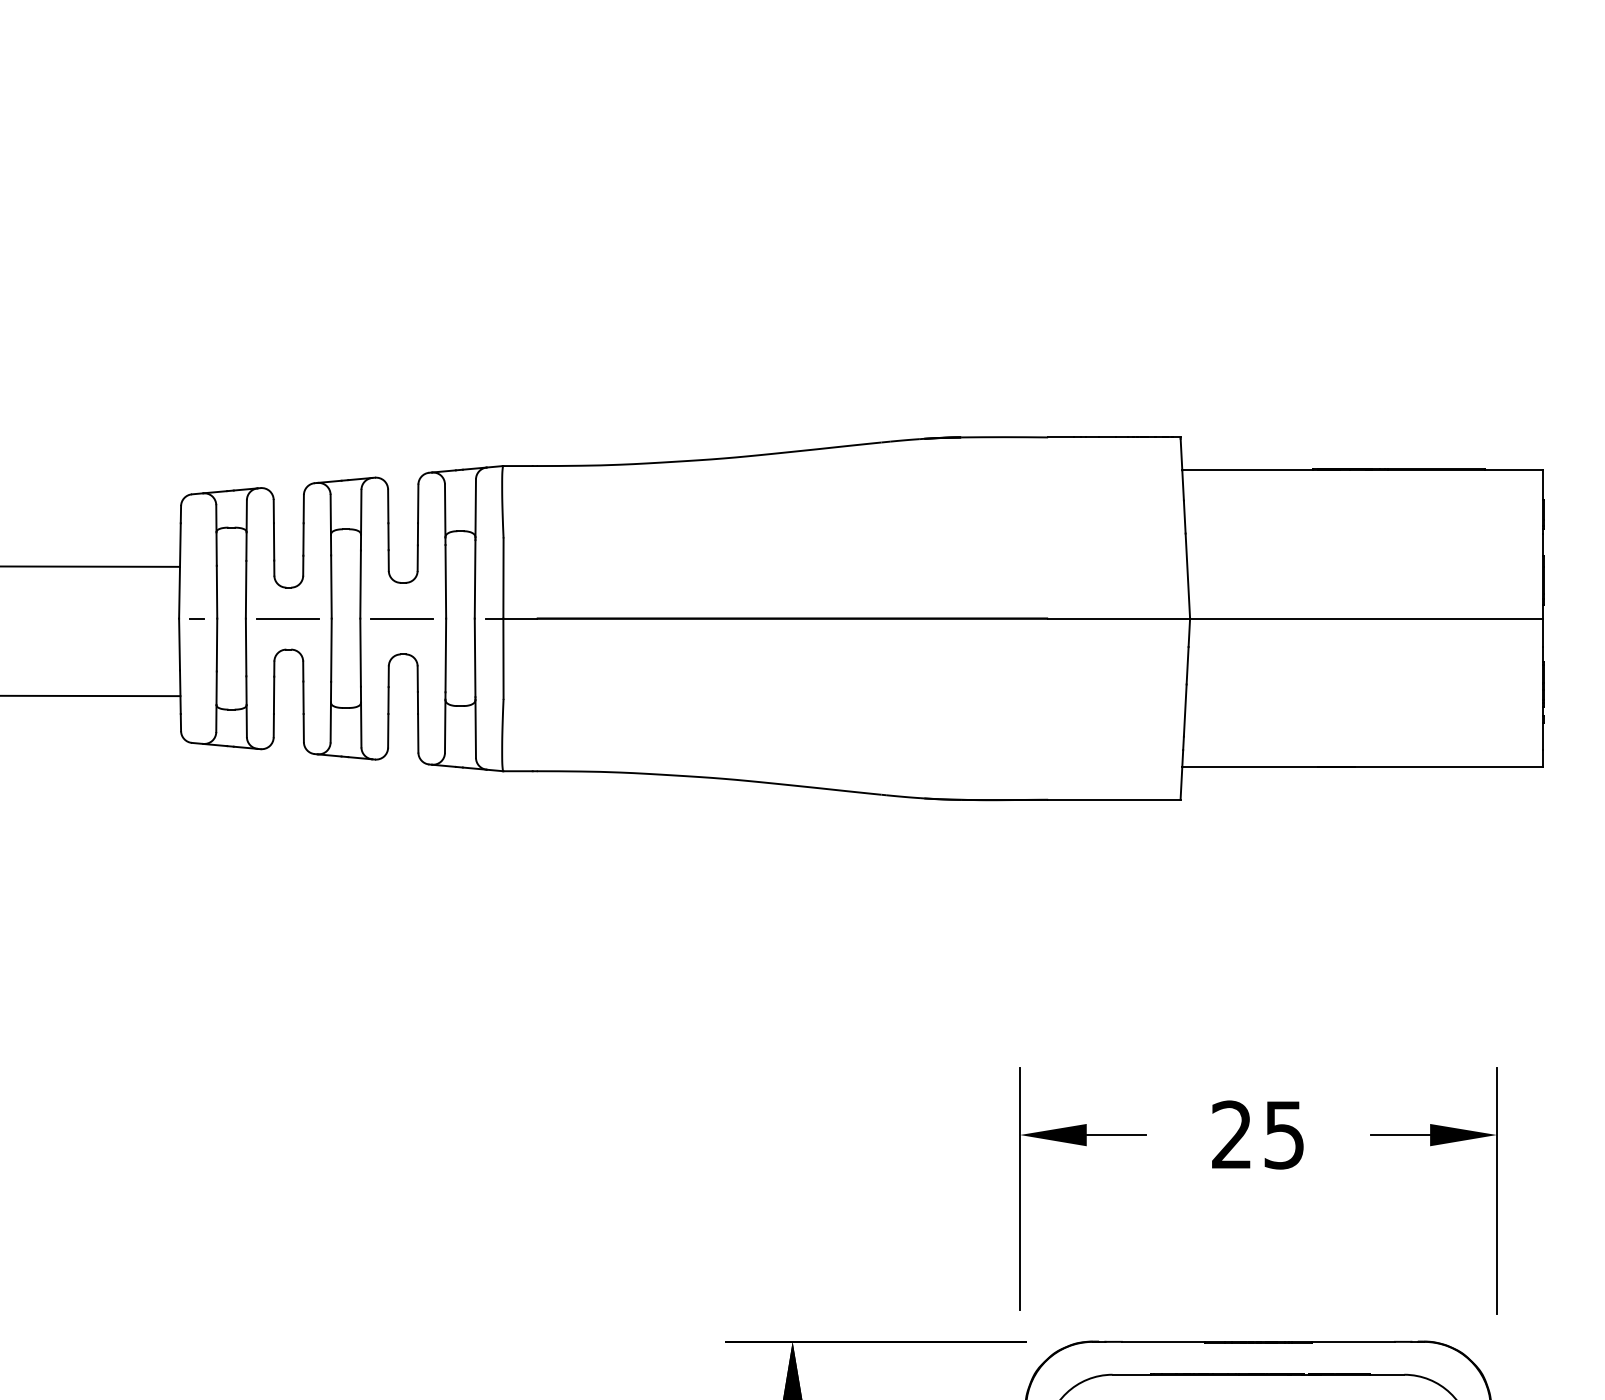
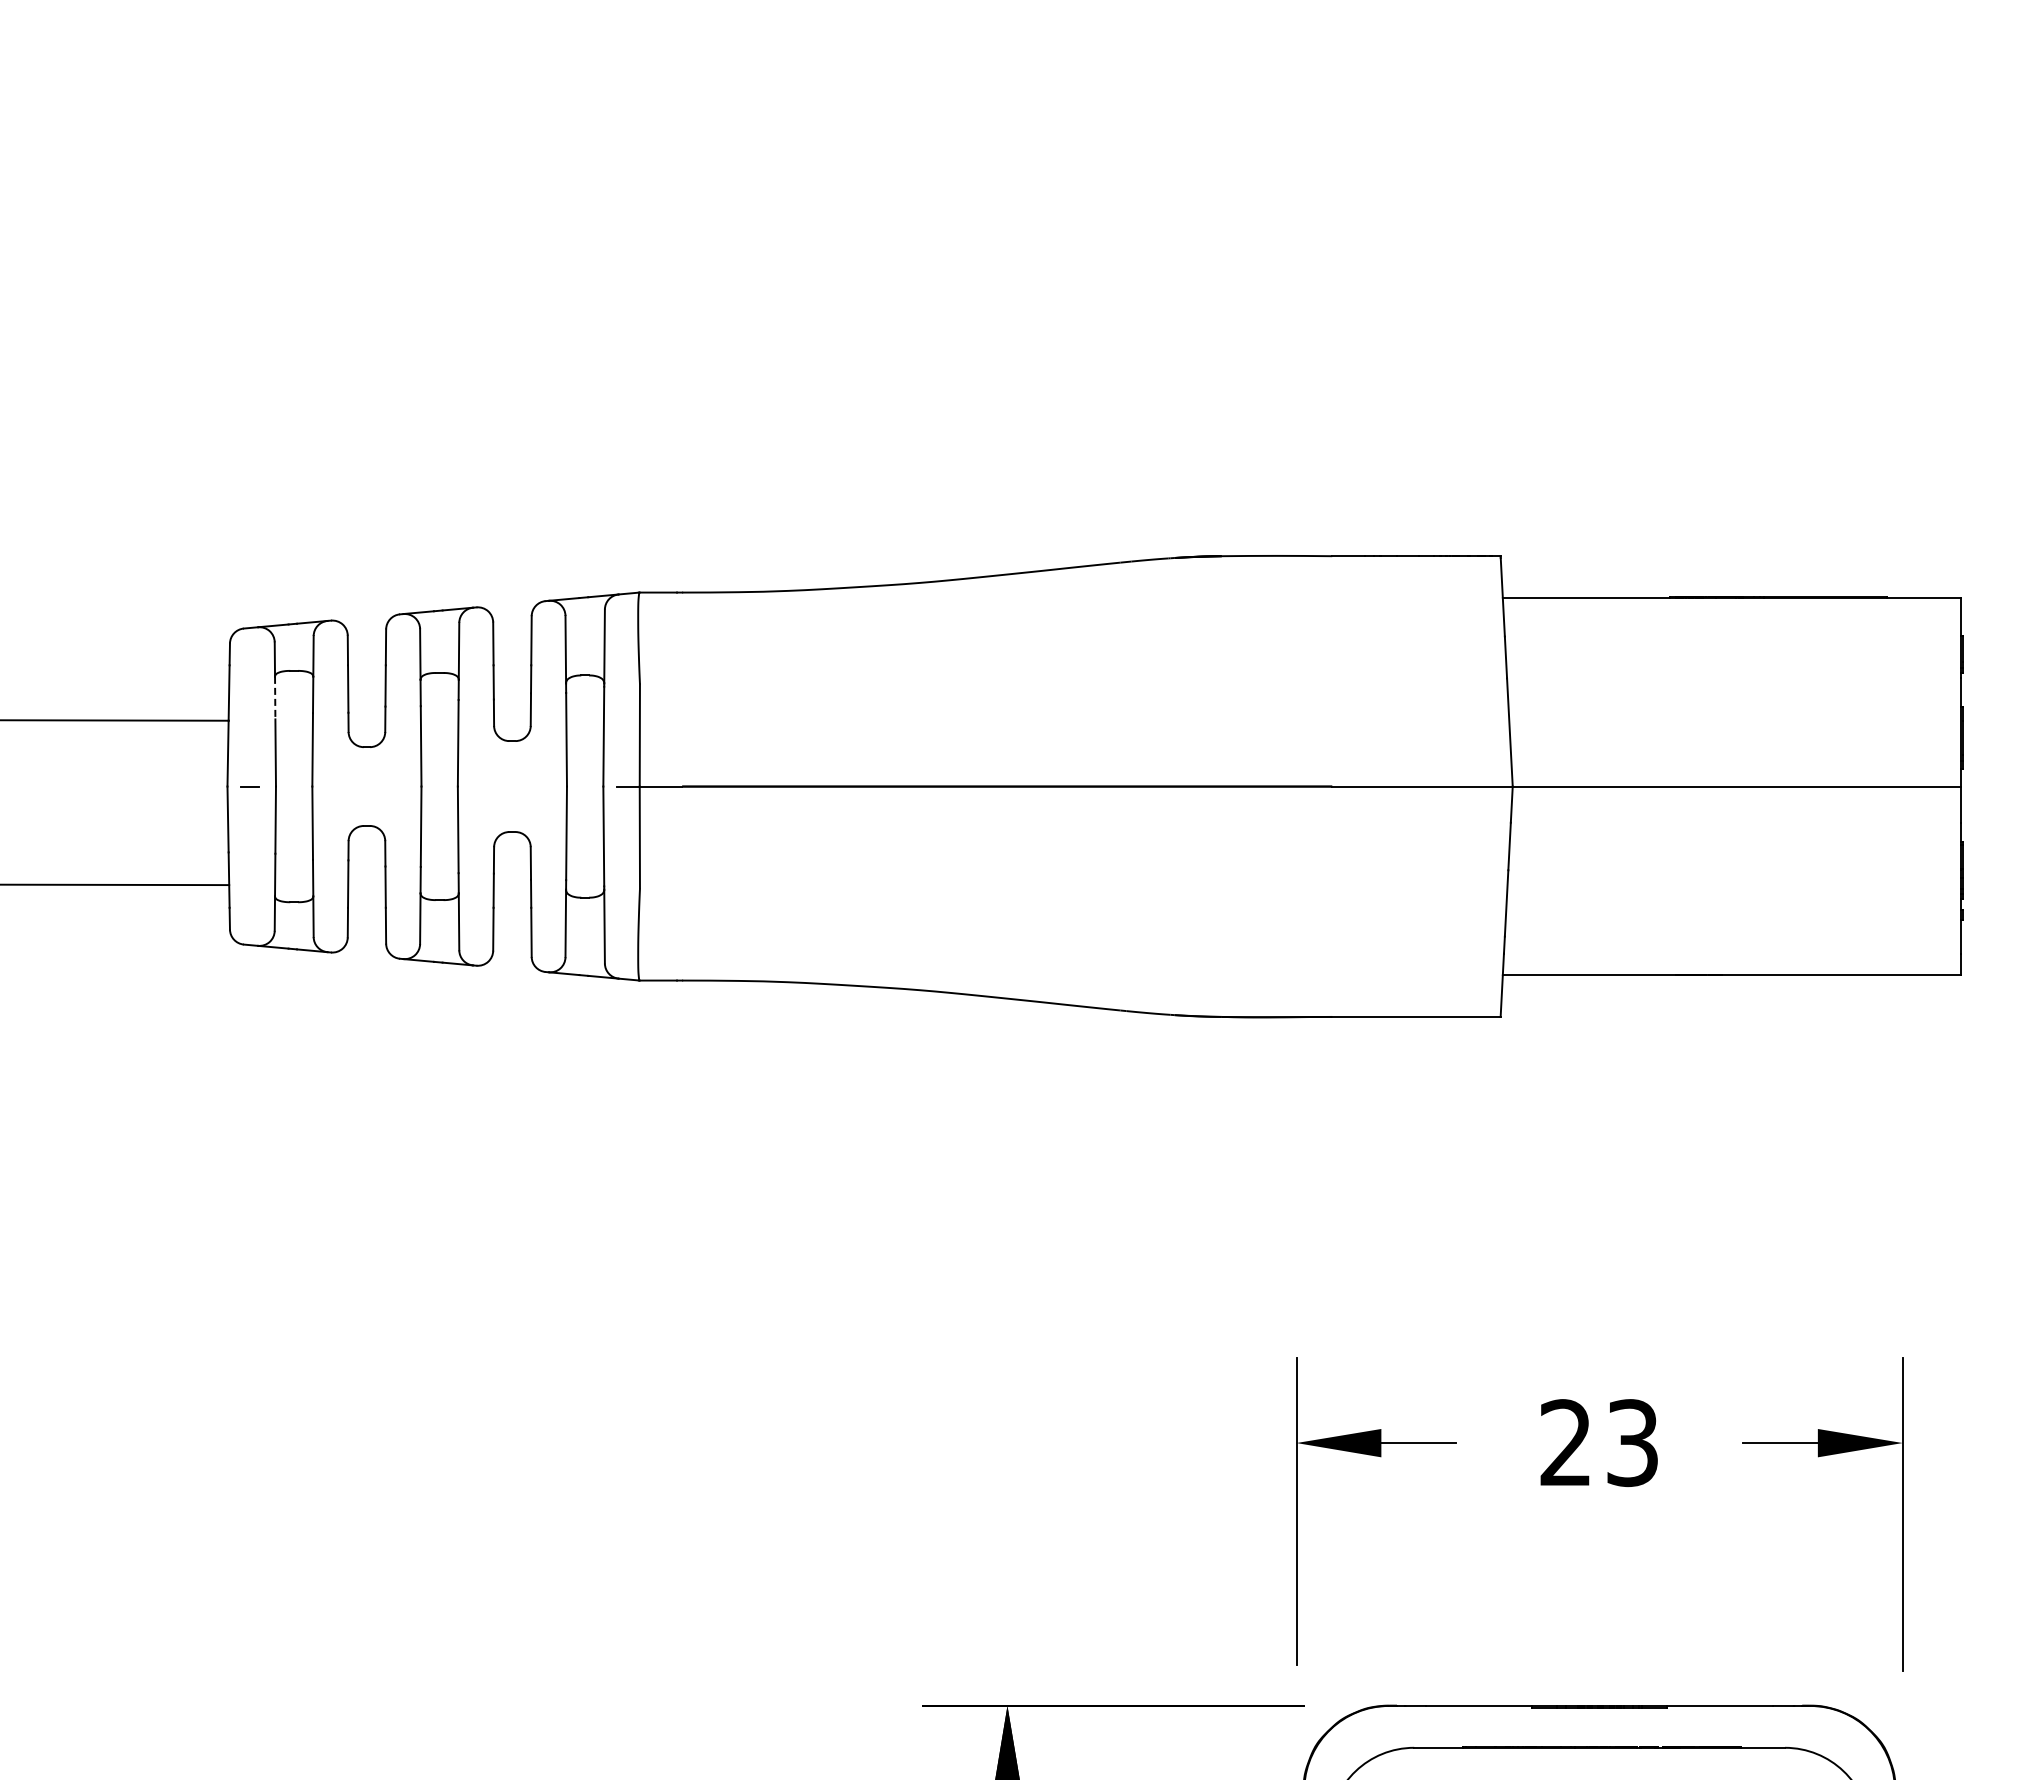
line: (216, 549) -> (275, 698), solid -> dashed
line: (287, 618) -> (365, 786), removed
line: (401, 618) -> (510, 786), removed
text: (1284, 1134) -> (1632, 1442), 25 -> 23

